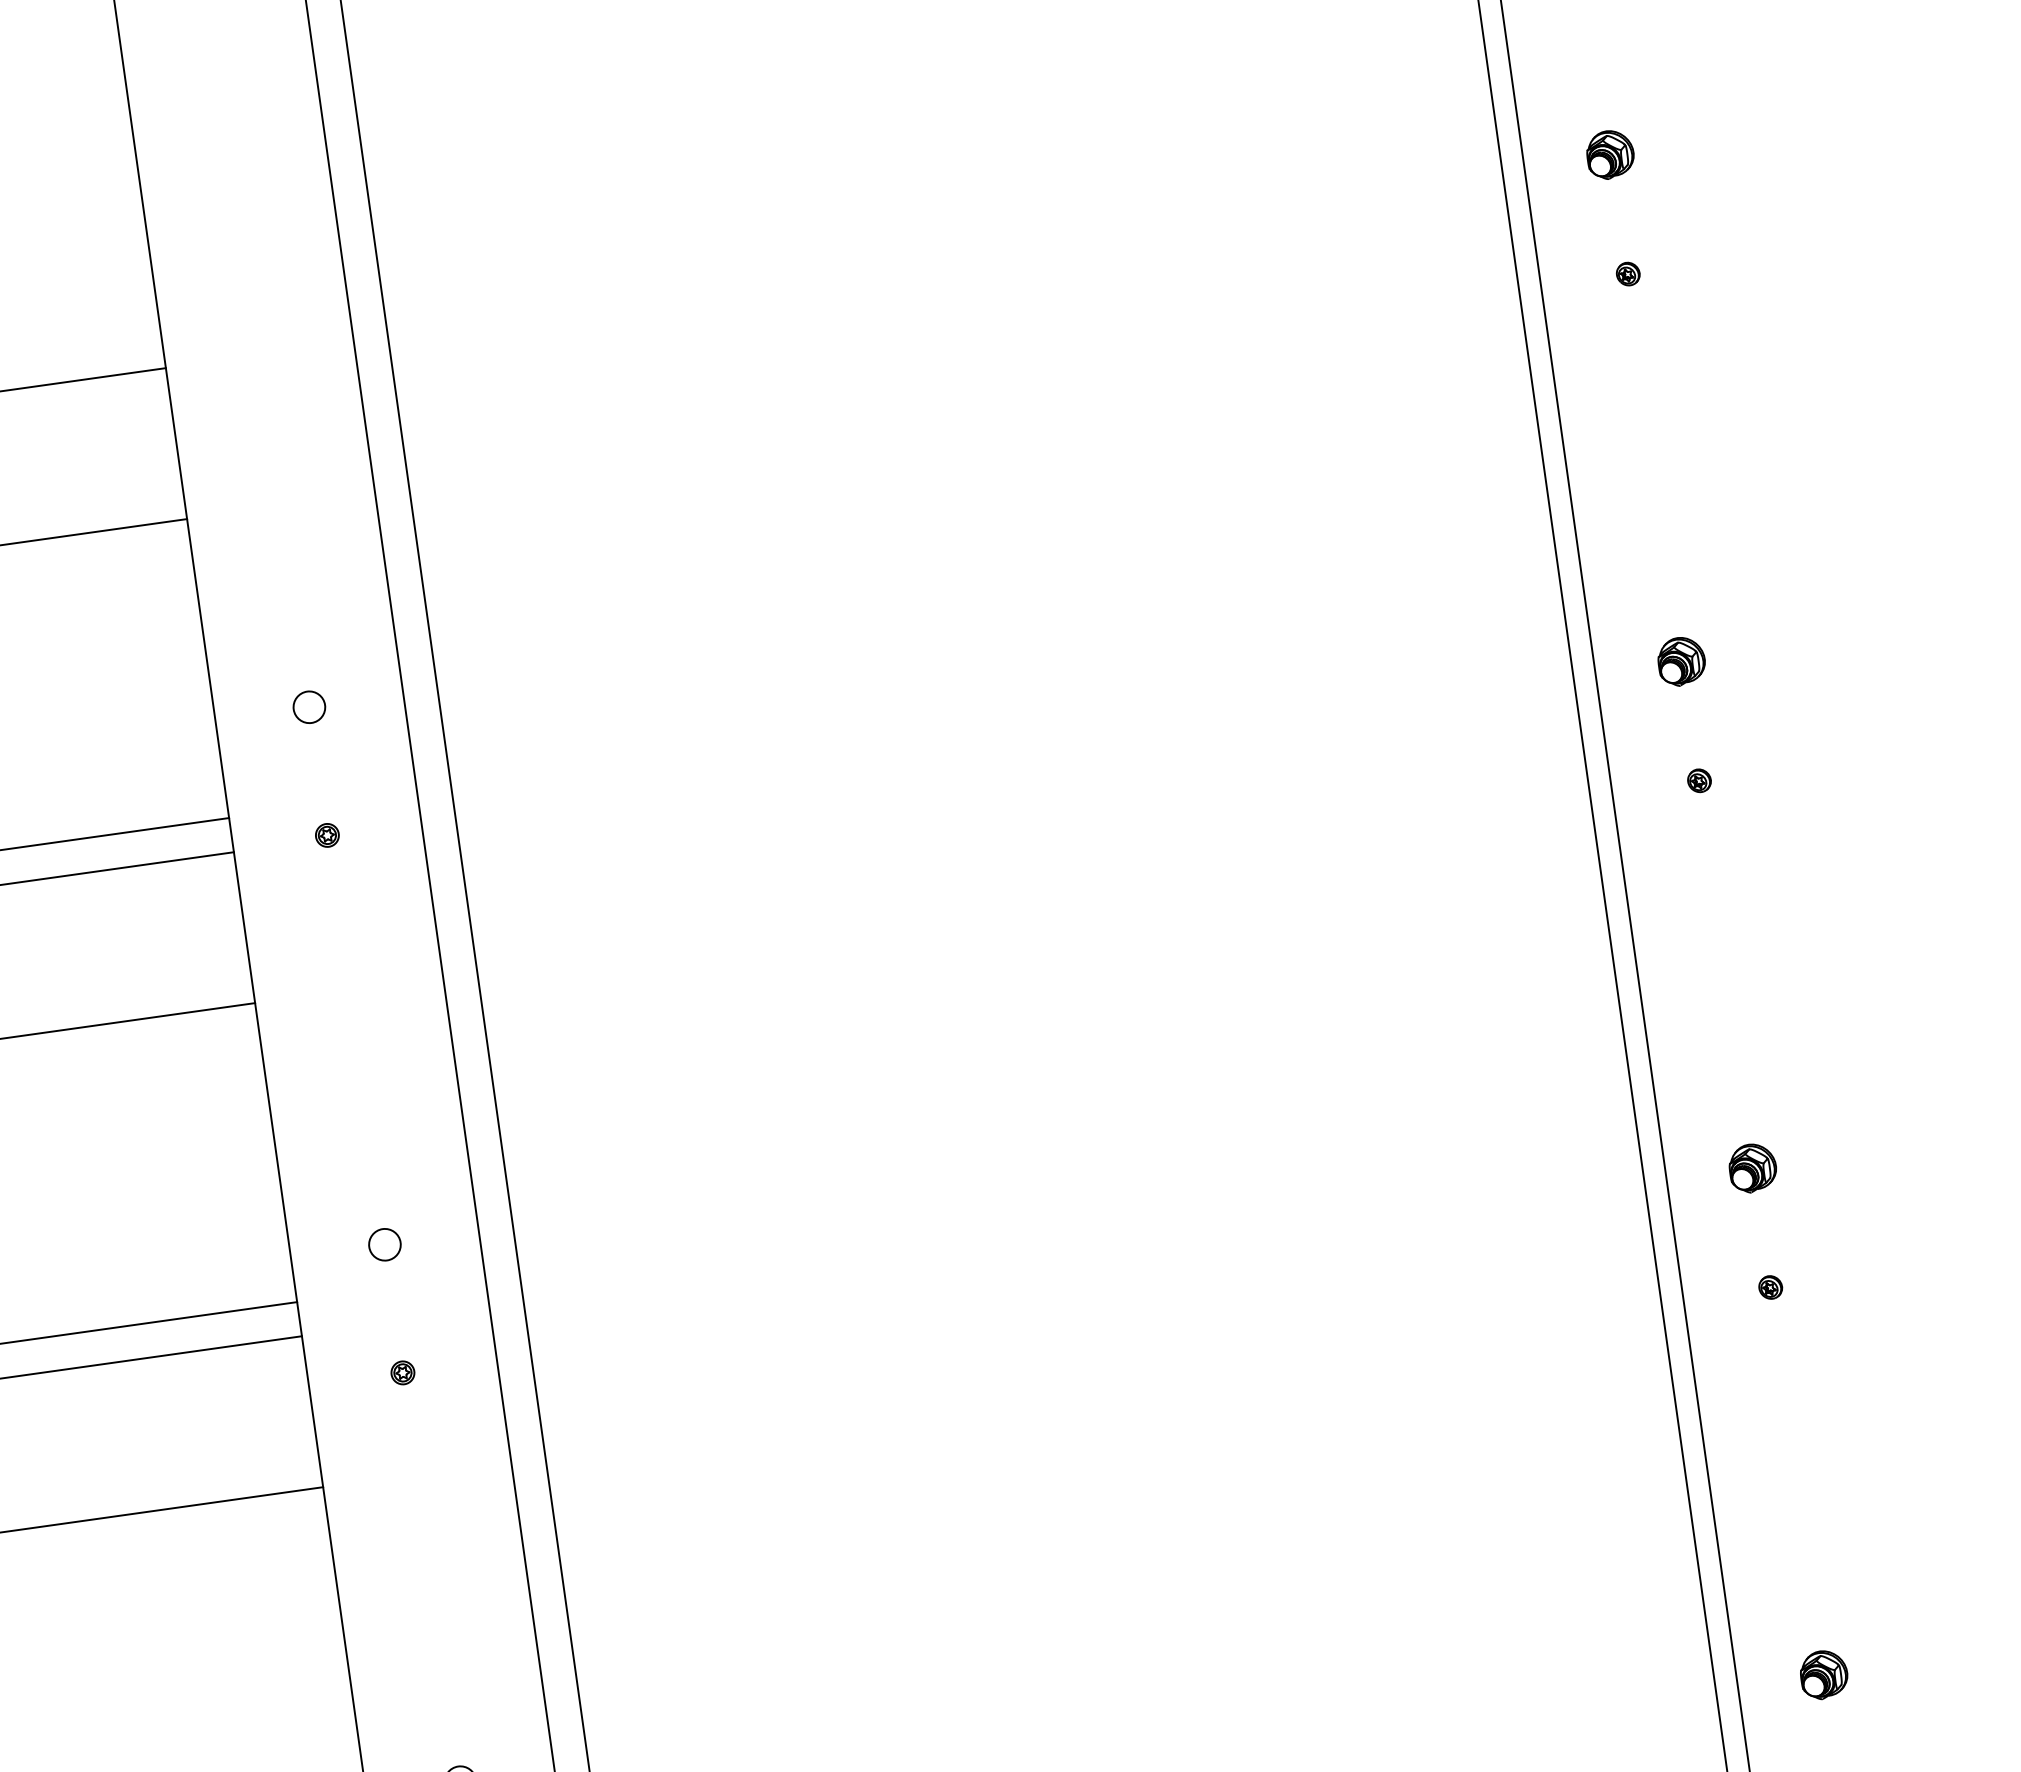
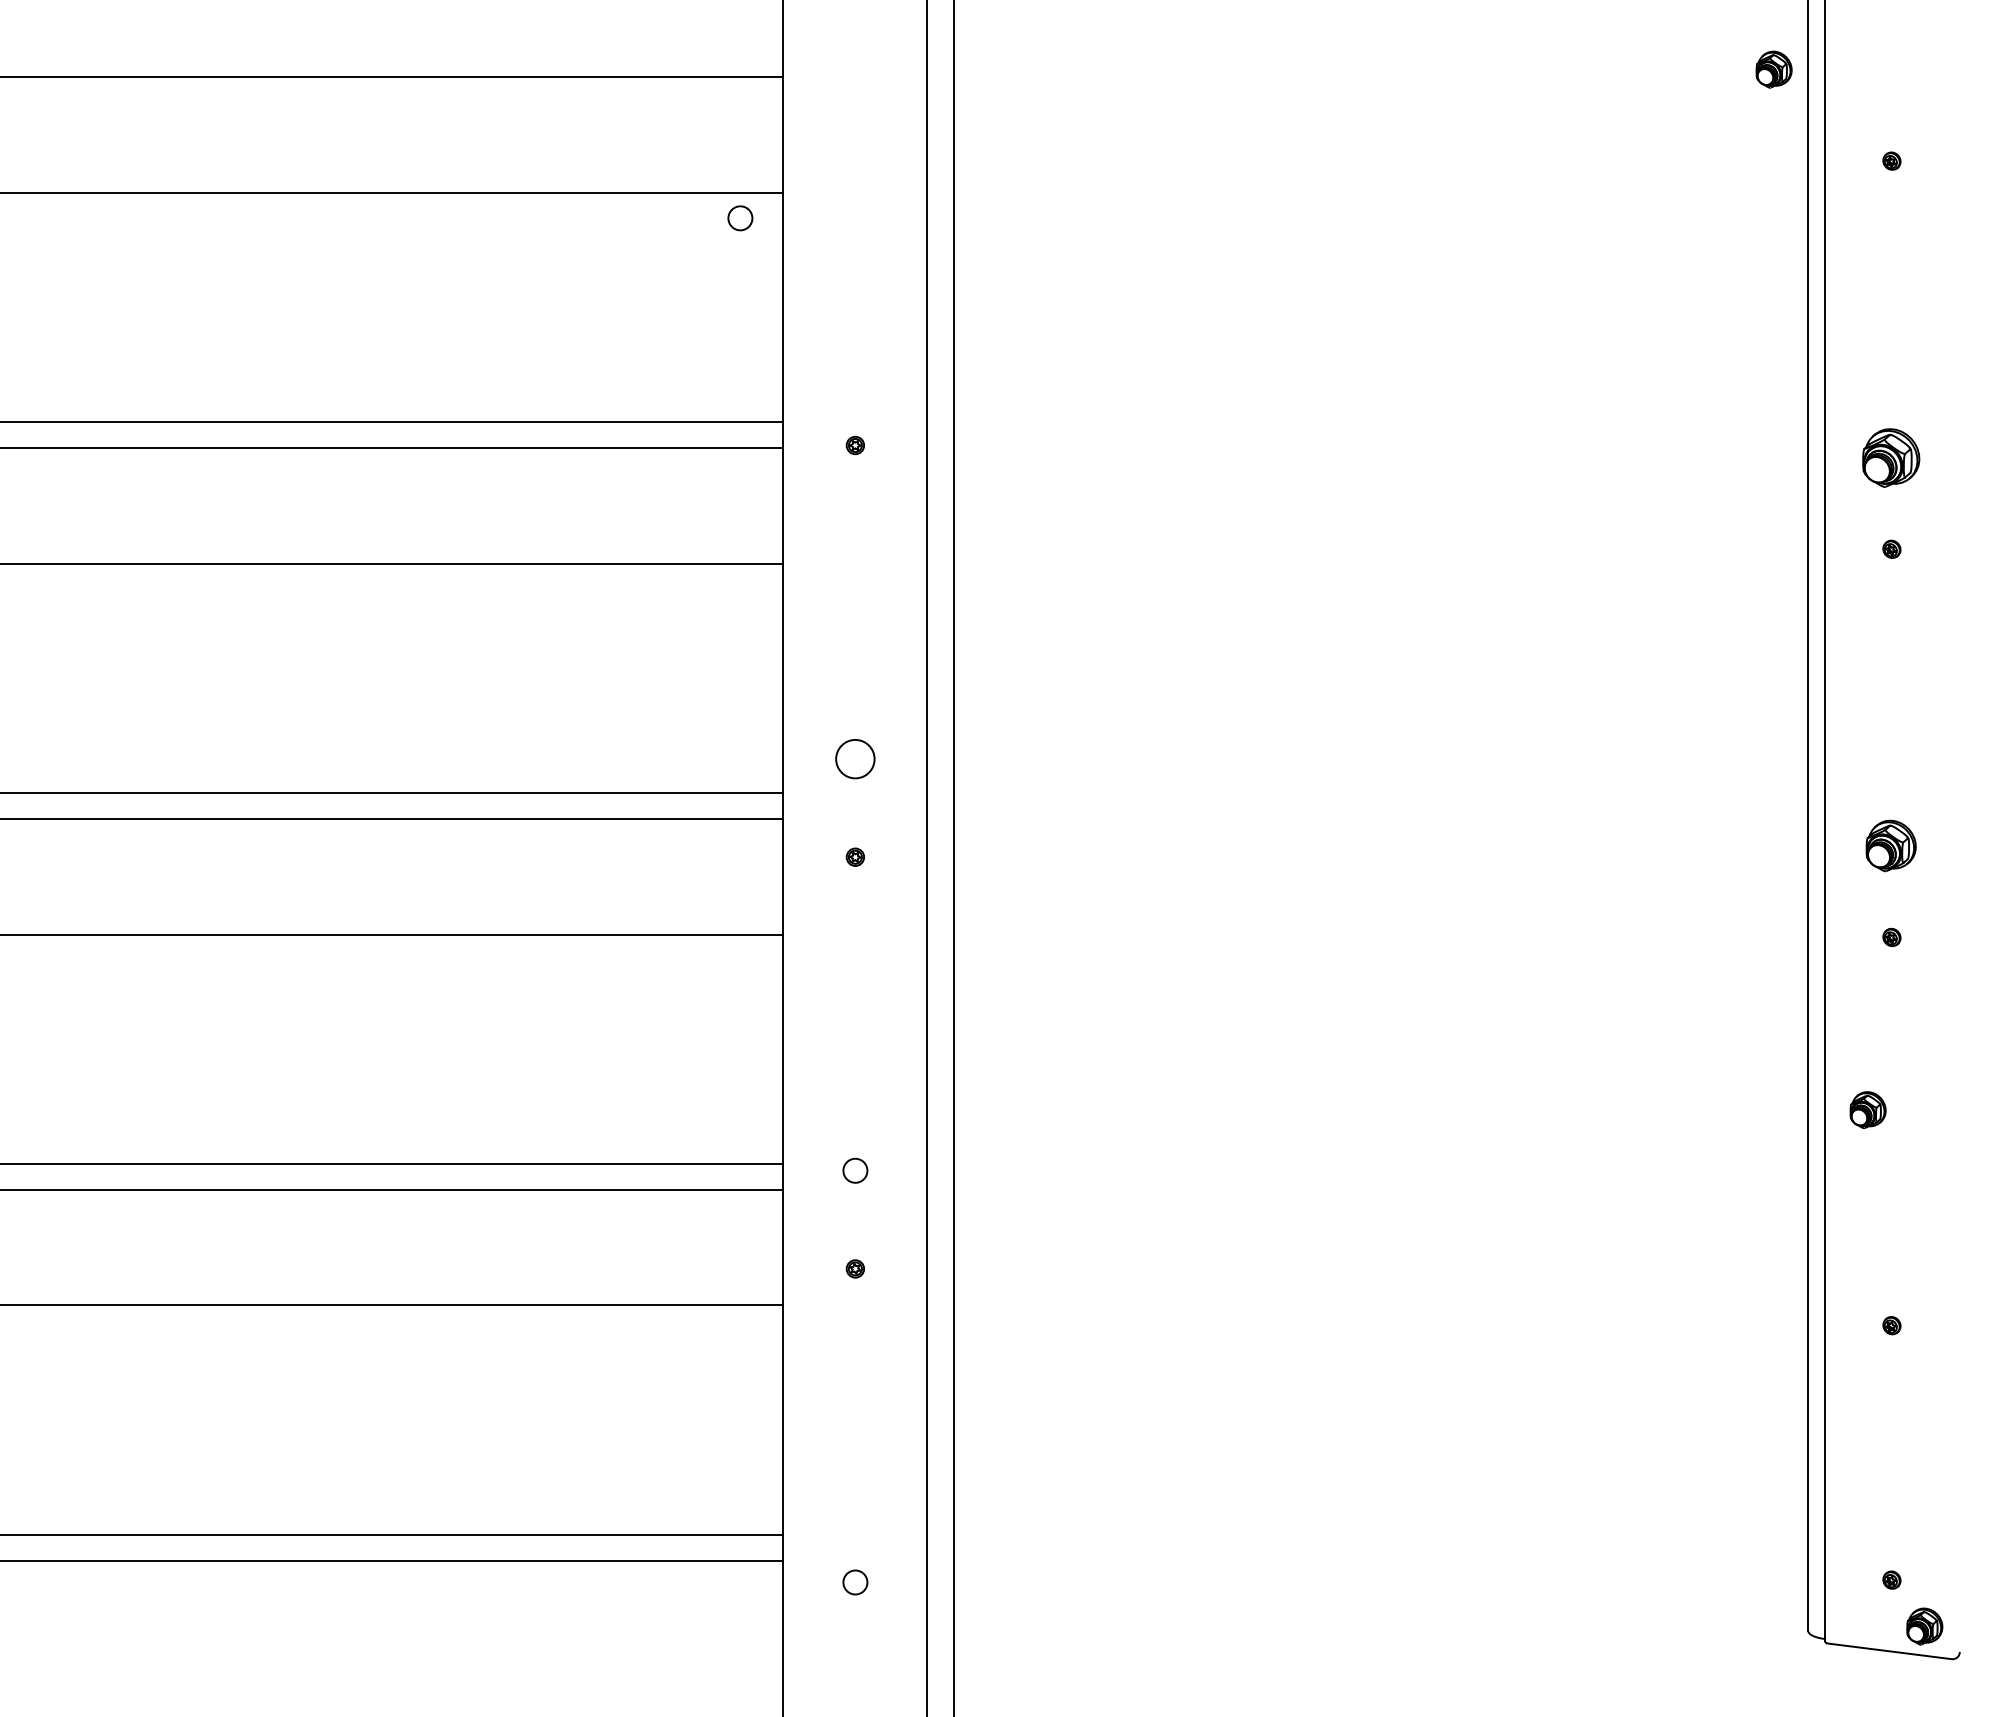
part: (1609, 154) -> (1773, 69), moved
part: (1680, 661) -> (1890, 457), size x1.6
circle: (309, 707) -> (740, 218), moved
part: (1751, 1167) -> (1890, 845), size x1.4
circle: (384, 1243) -> (855, 758), size x1.6
part: (1823, 1675) -> (1867, 1110), moved

